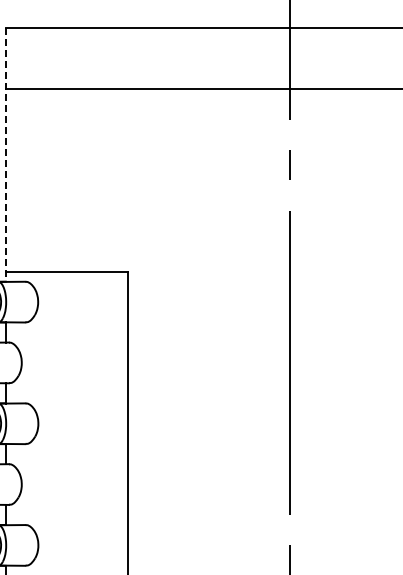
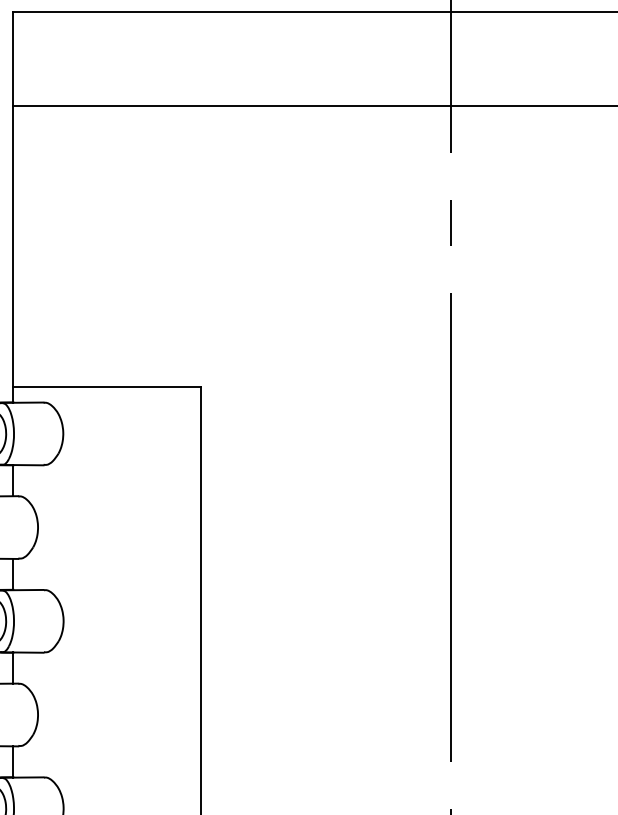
line: (5, 155) -> (12, 208), dashed -> solid

